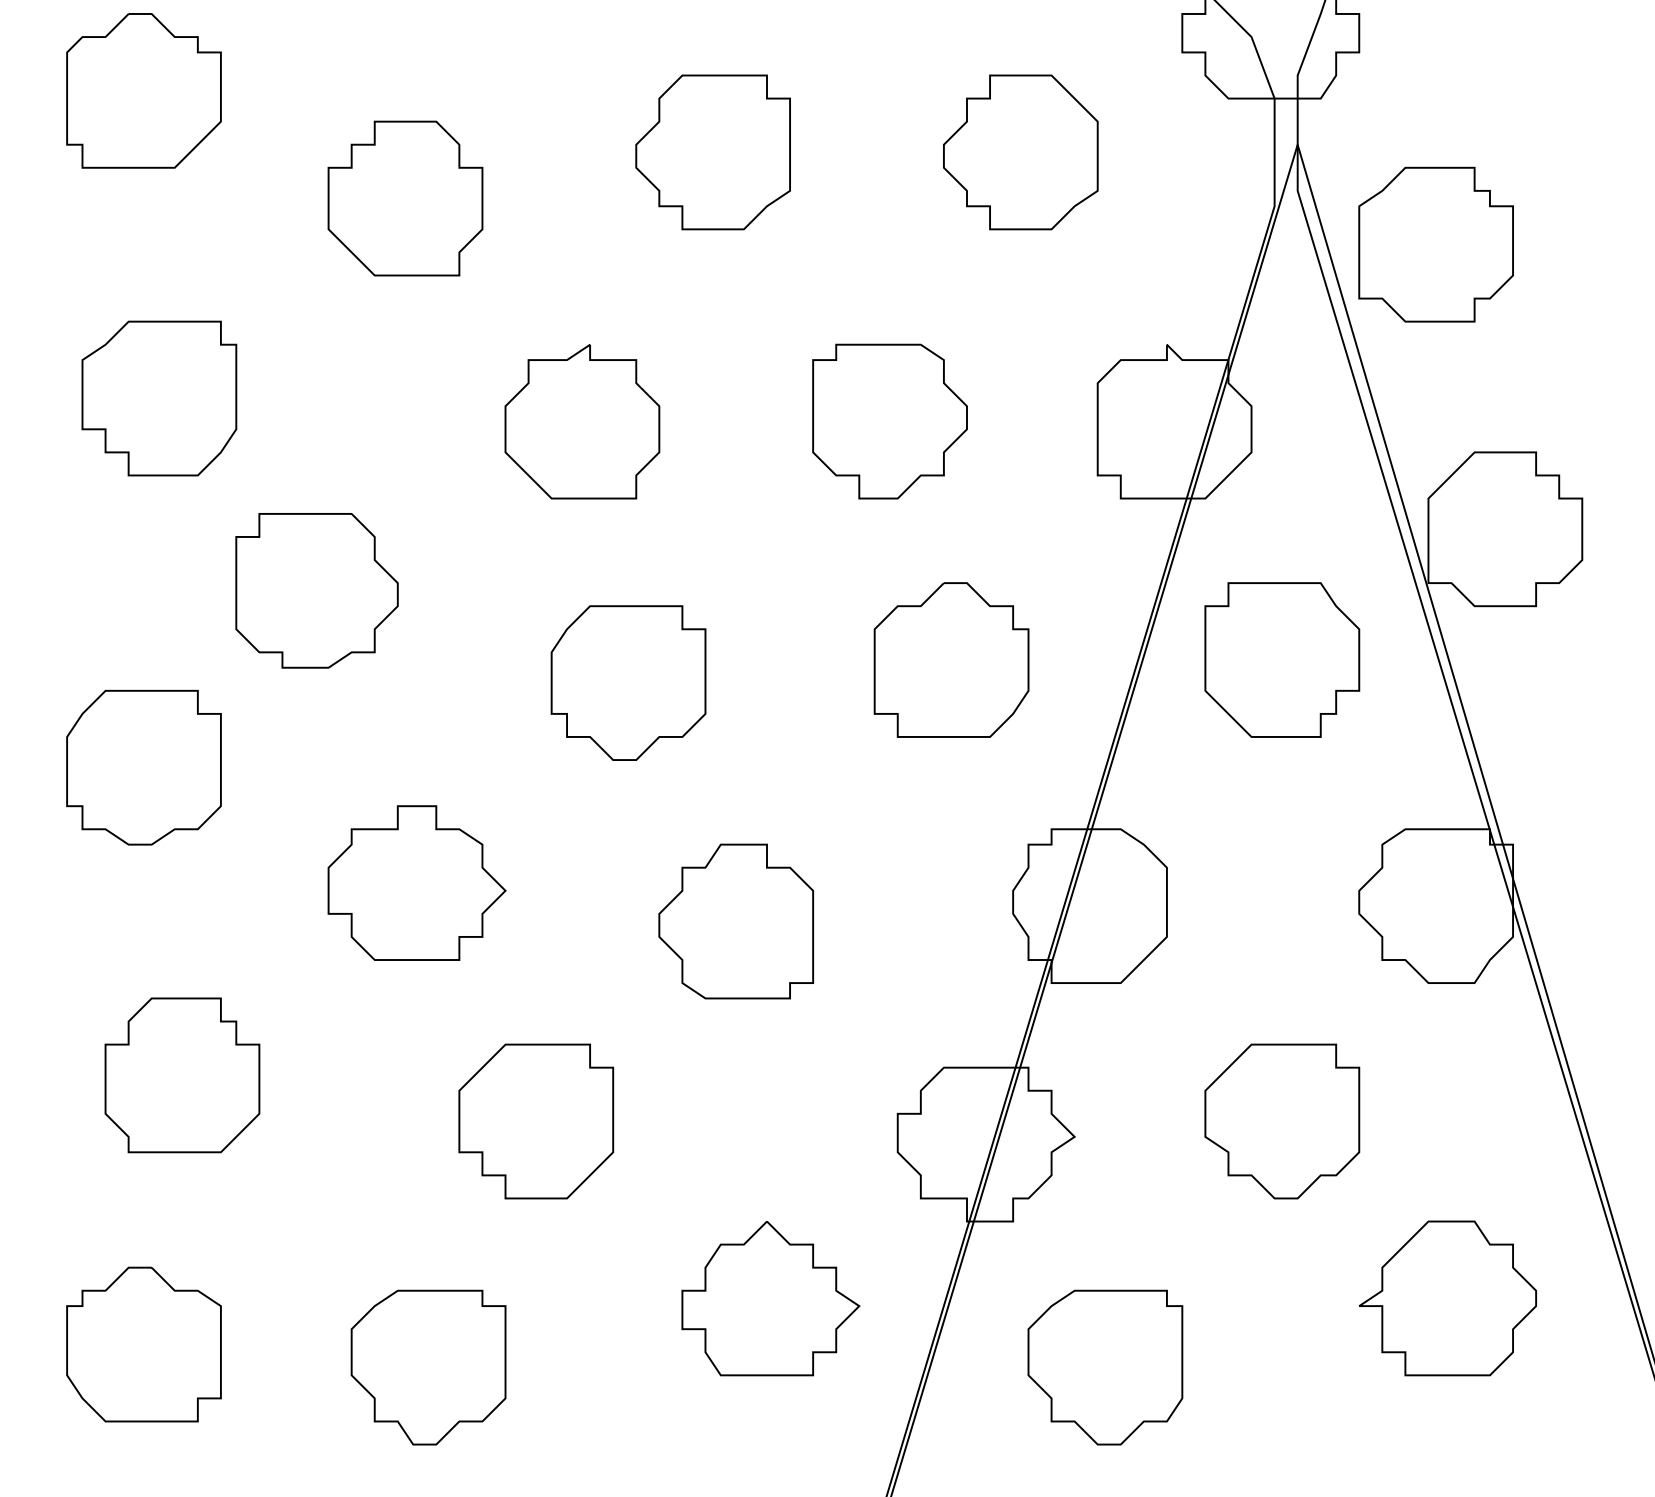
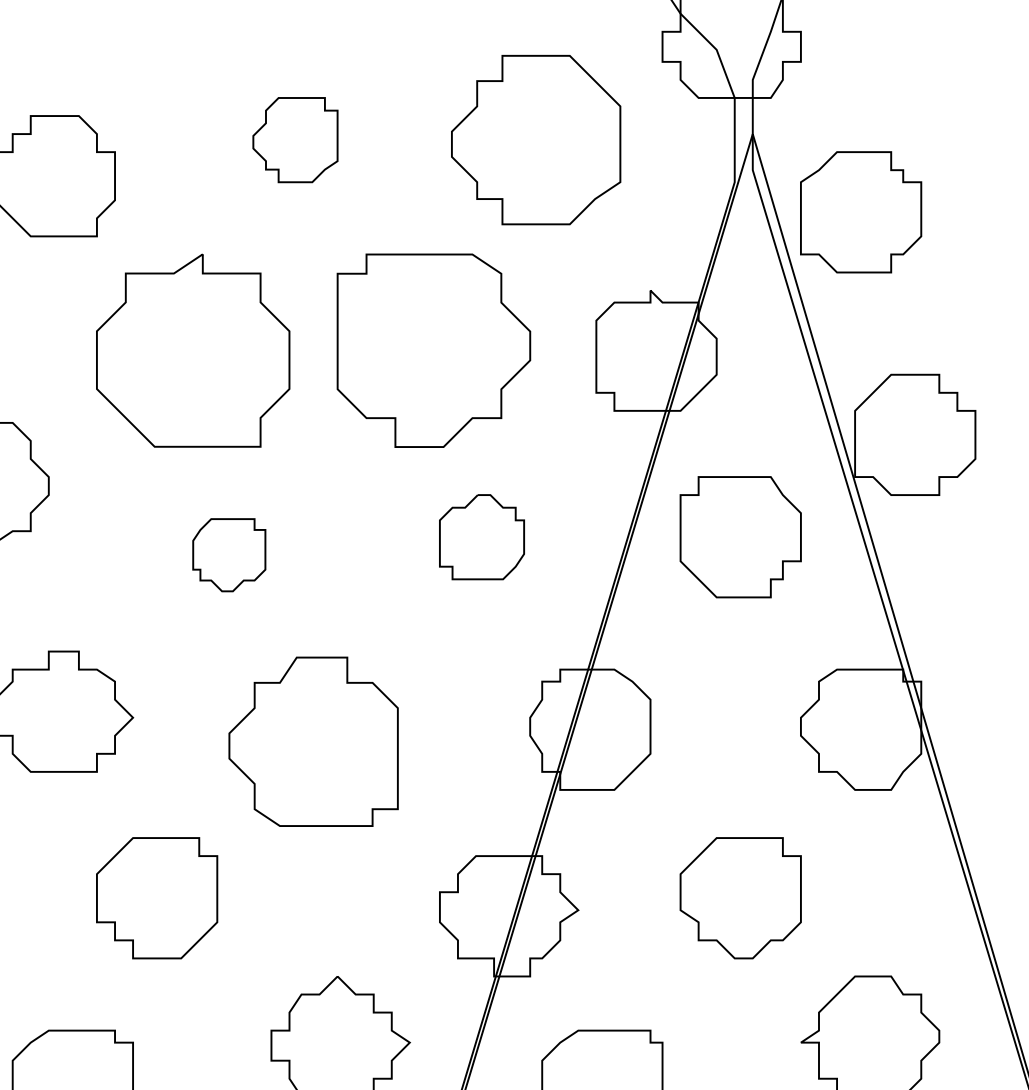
part: (712, 152) -> (294, 140), size x0.7
part: (1020, 152) -> (535, 140), size x1.4
part: (582, 421) -> (193, 350), size x1.6
part: (889, 421) -> (433, 350), size x1.6
part: (951, 659) -> (481, 536), size x0.7
part: (628, 682) -> (229, 554), size x0.6
part: (735, 921) -> (312, 741), size x1.4

